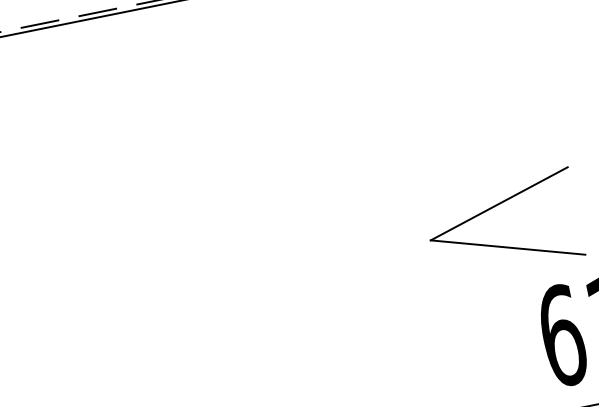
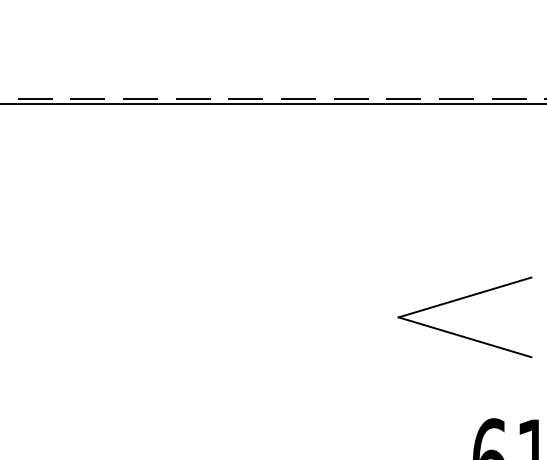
part: (493, 208) -> (459, 300), moved

